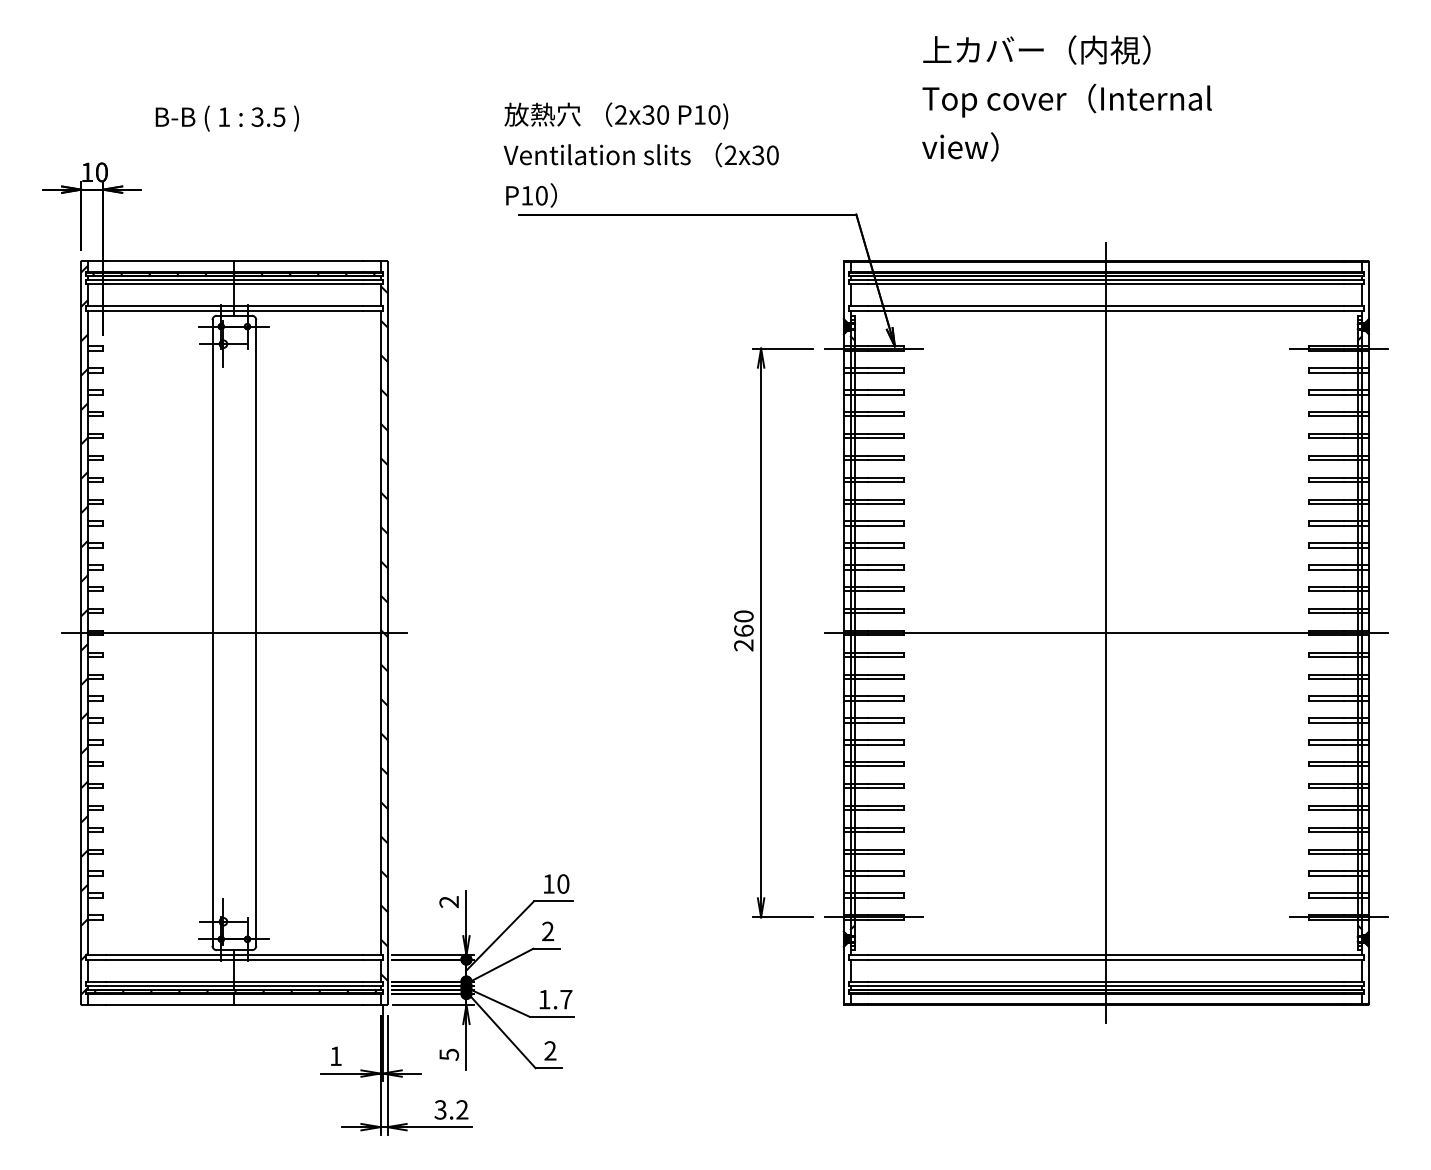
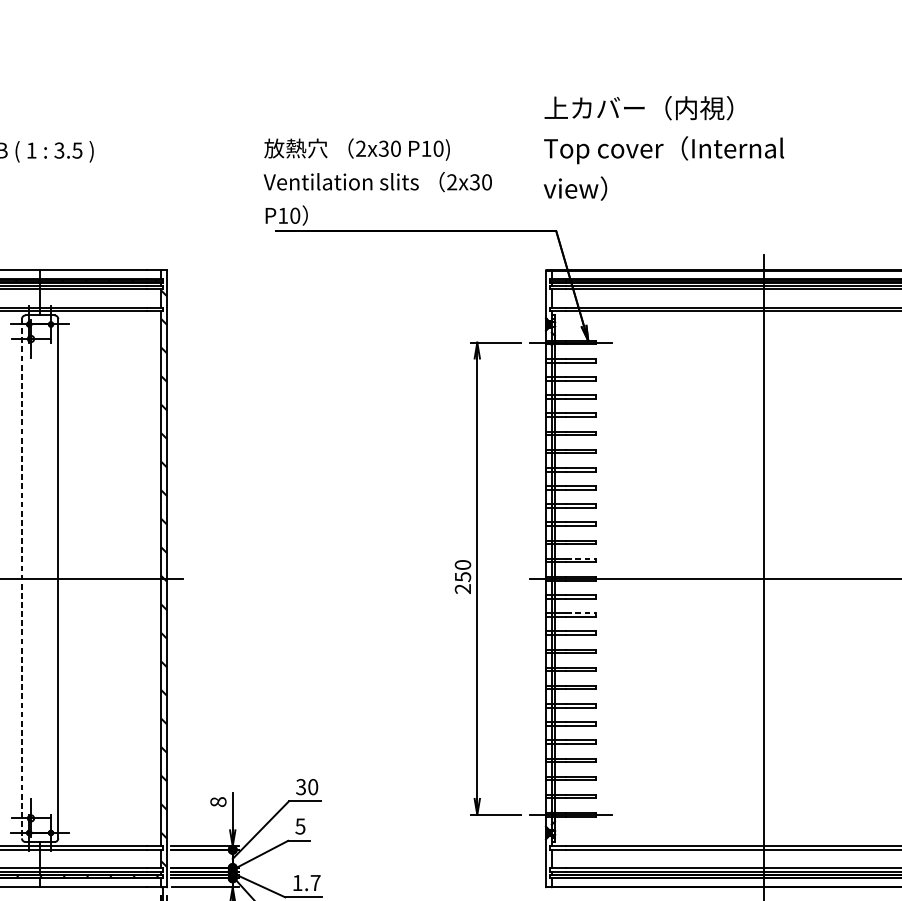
text: (1066, 98) -> (663, 148), moved
line: (886, 608) -> (581, 558), solid -> dashed
text: (743, 630) -> (462, 576), 260 -> 250
line: (212, 632) -> (21, 578), solid -> dashed
line: (886, 674) -> (581, 613), solid -> dashed
text: (548, 883) -> (300, 786), 10 -> 30
text: (449, 902) -> (218, 802), 2 -> 8
text: (547, 931) -> (300, 826), 2 -> 5

